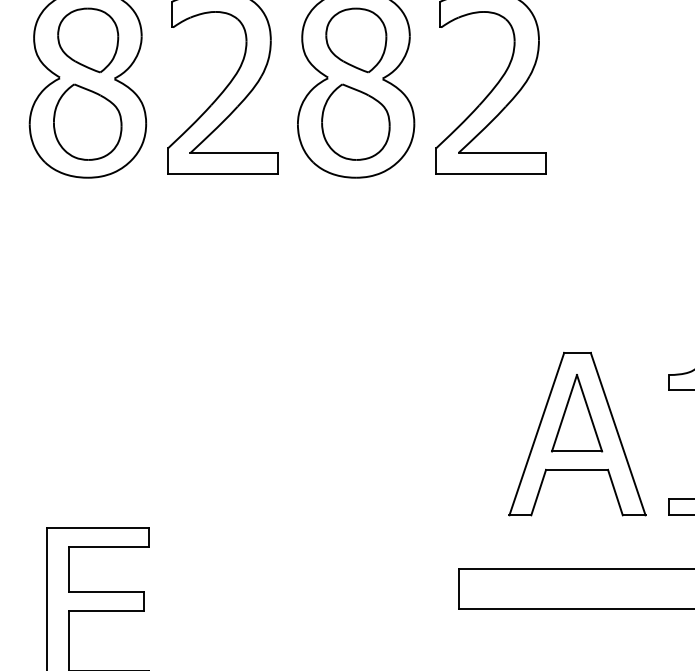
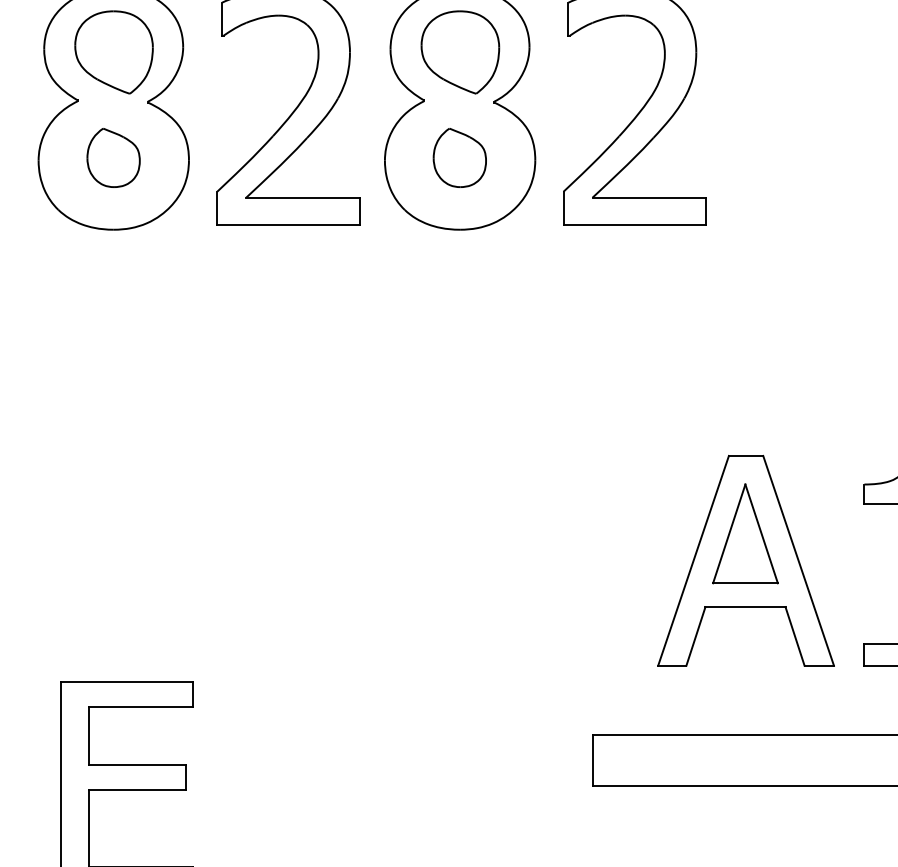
part: (87, 121) -> (113, 157), size x0.6
part: (355, 121) -> (459, 157), size x0.6

